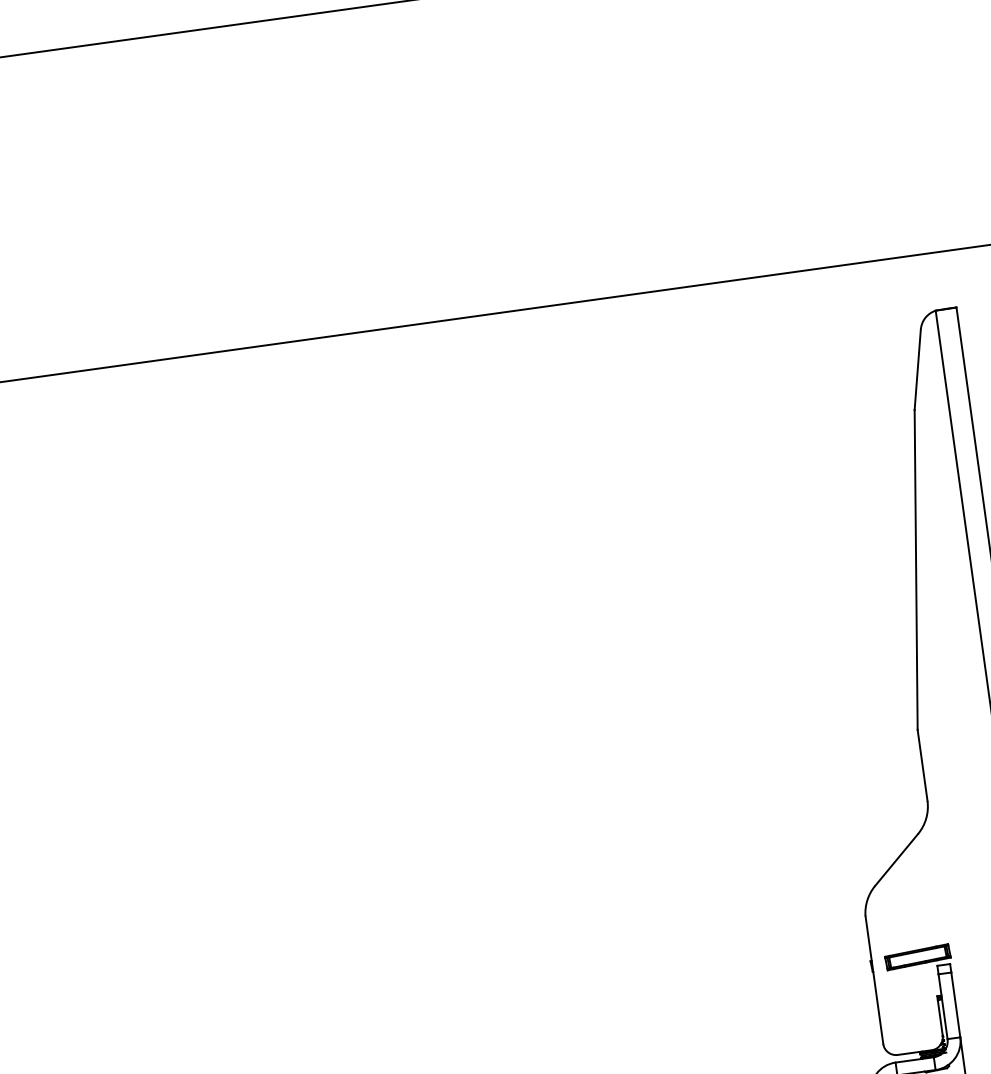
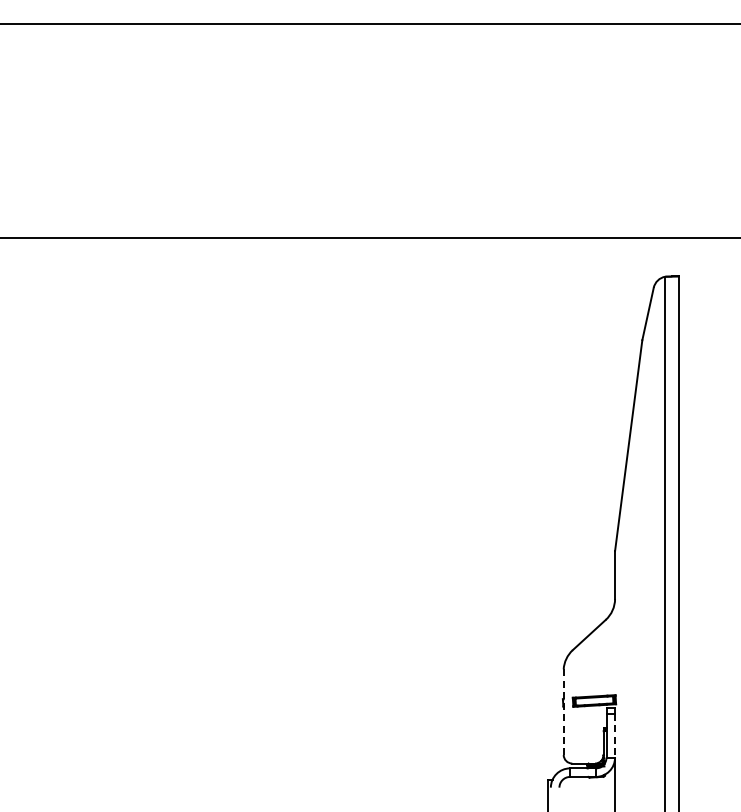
line: (874, 980) -> (563, 712), solid -> dashed
line: (956, 1004) -> (615, 735), solid -> dashed

